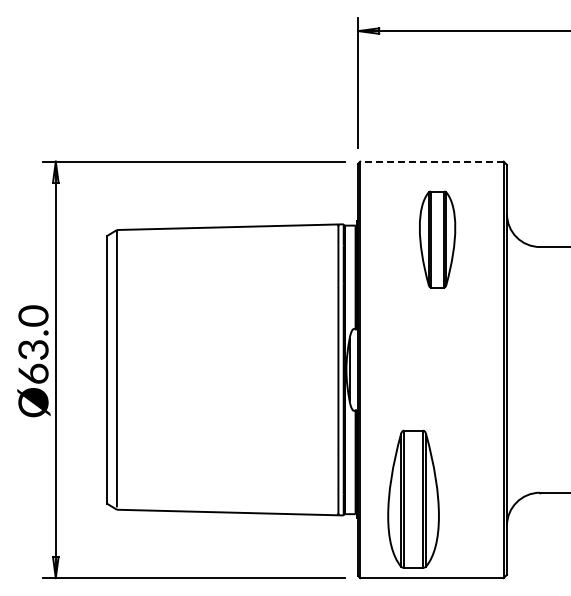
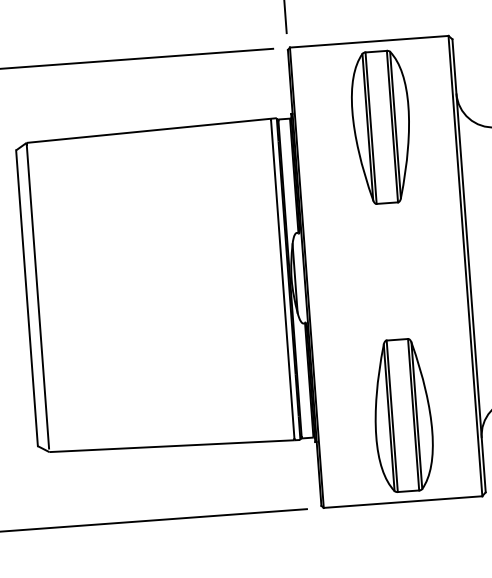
line: (431, 161) -> (368, 41), dashed -> solid
part: (437, 239) -> (381, 127), size x1.43
part: (413, 498) -> (402, 414), moved

